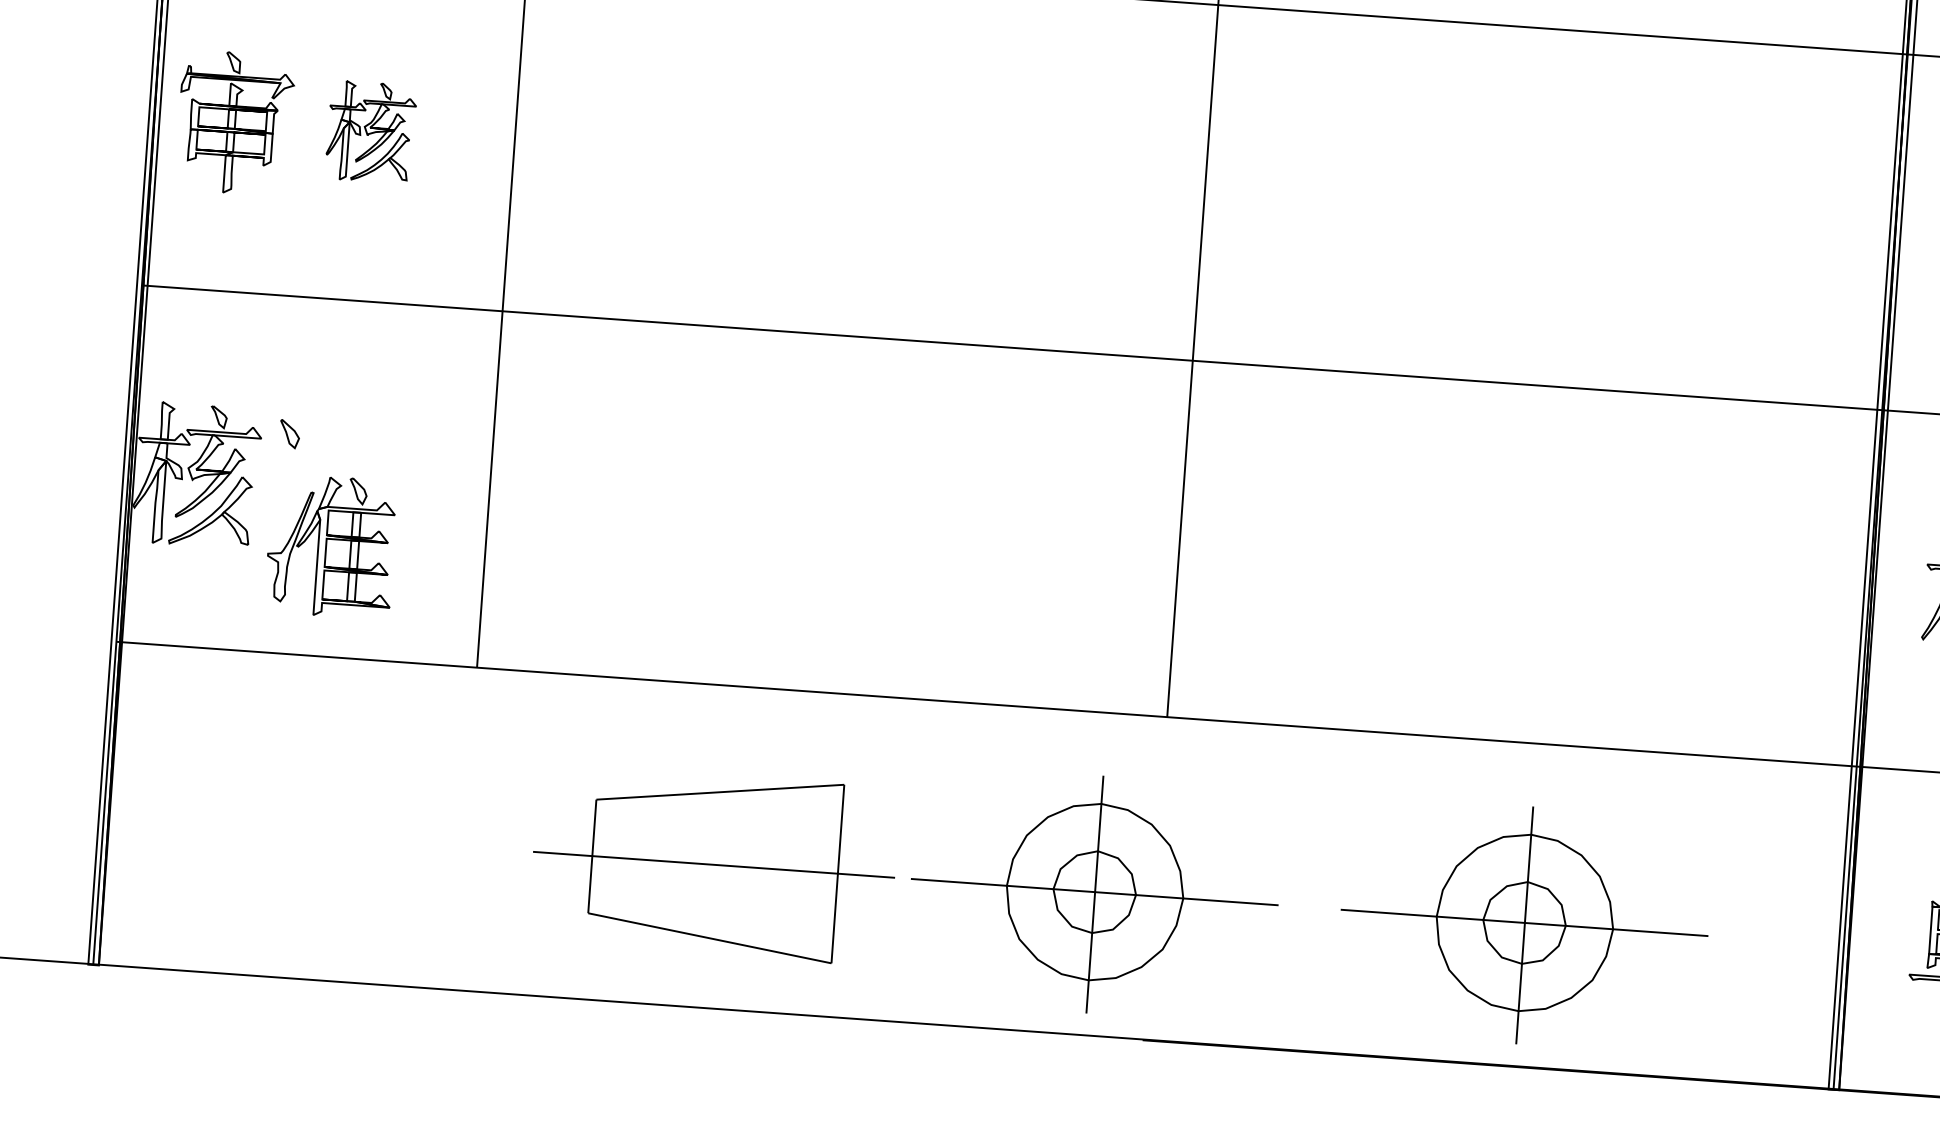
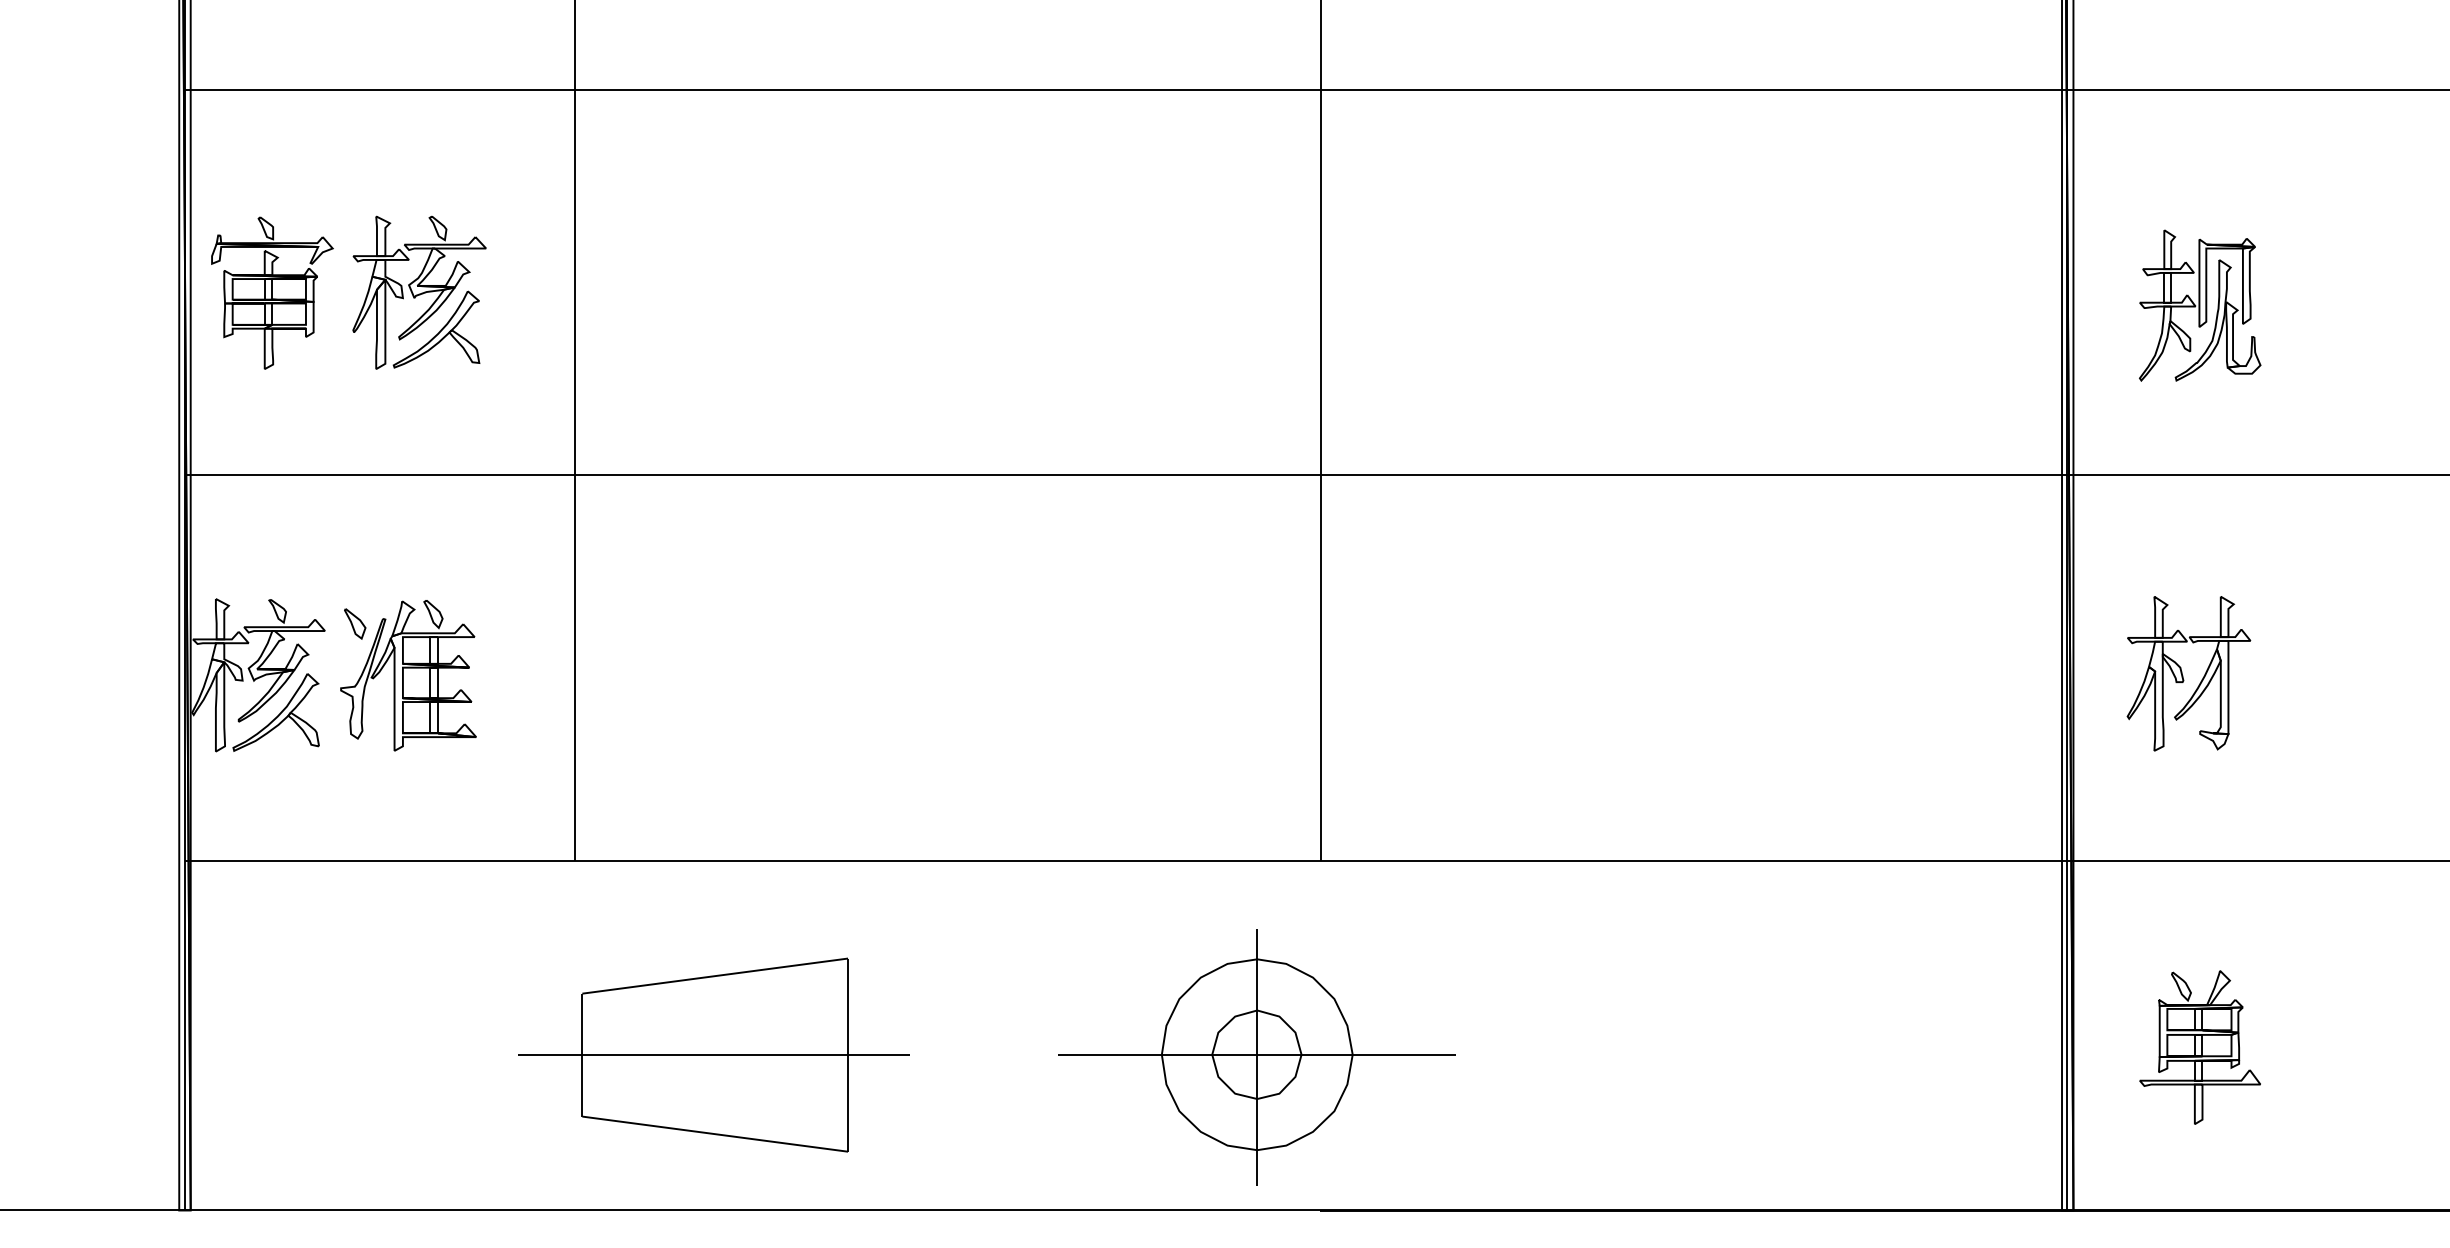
part: (371, 132) -> (419, 292), size x1.43
part: (331, 546) -> (408, 675), moved
part: (713, 864) -> (713, 1054), moved
part: (1524, 925) -> (1721, 1057), removed

